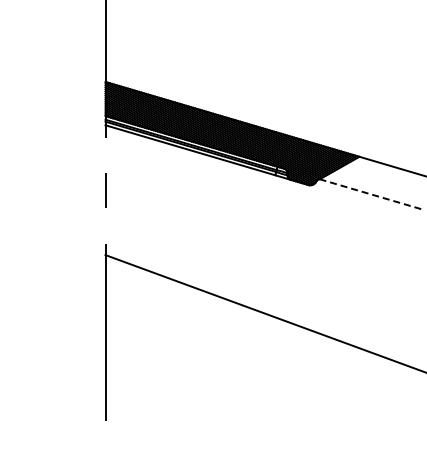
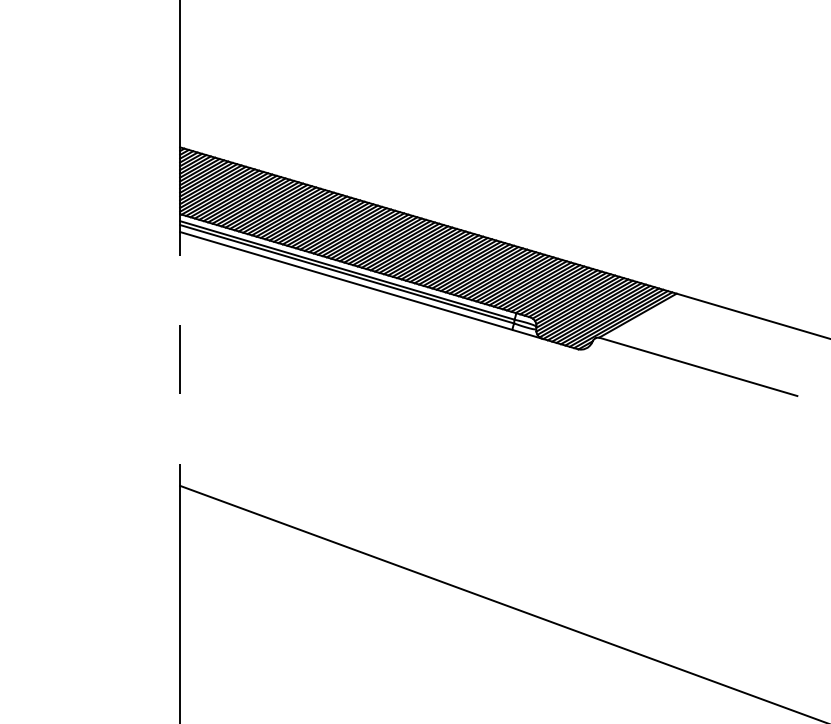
line: (370, 194) -> (698, 367), dashed -> solid

